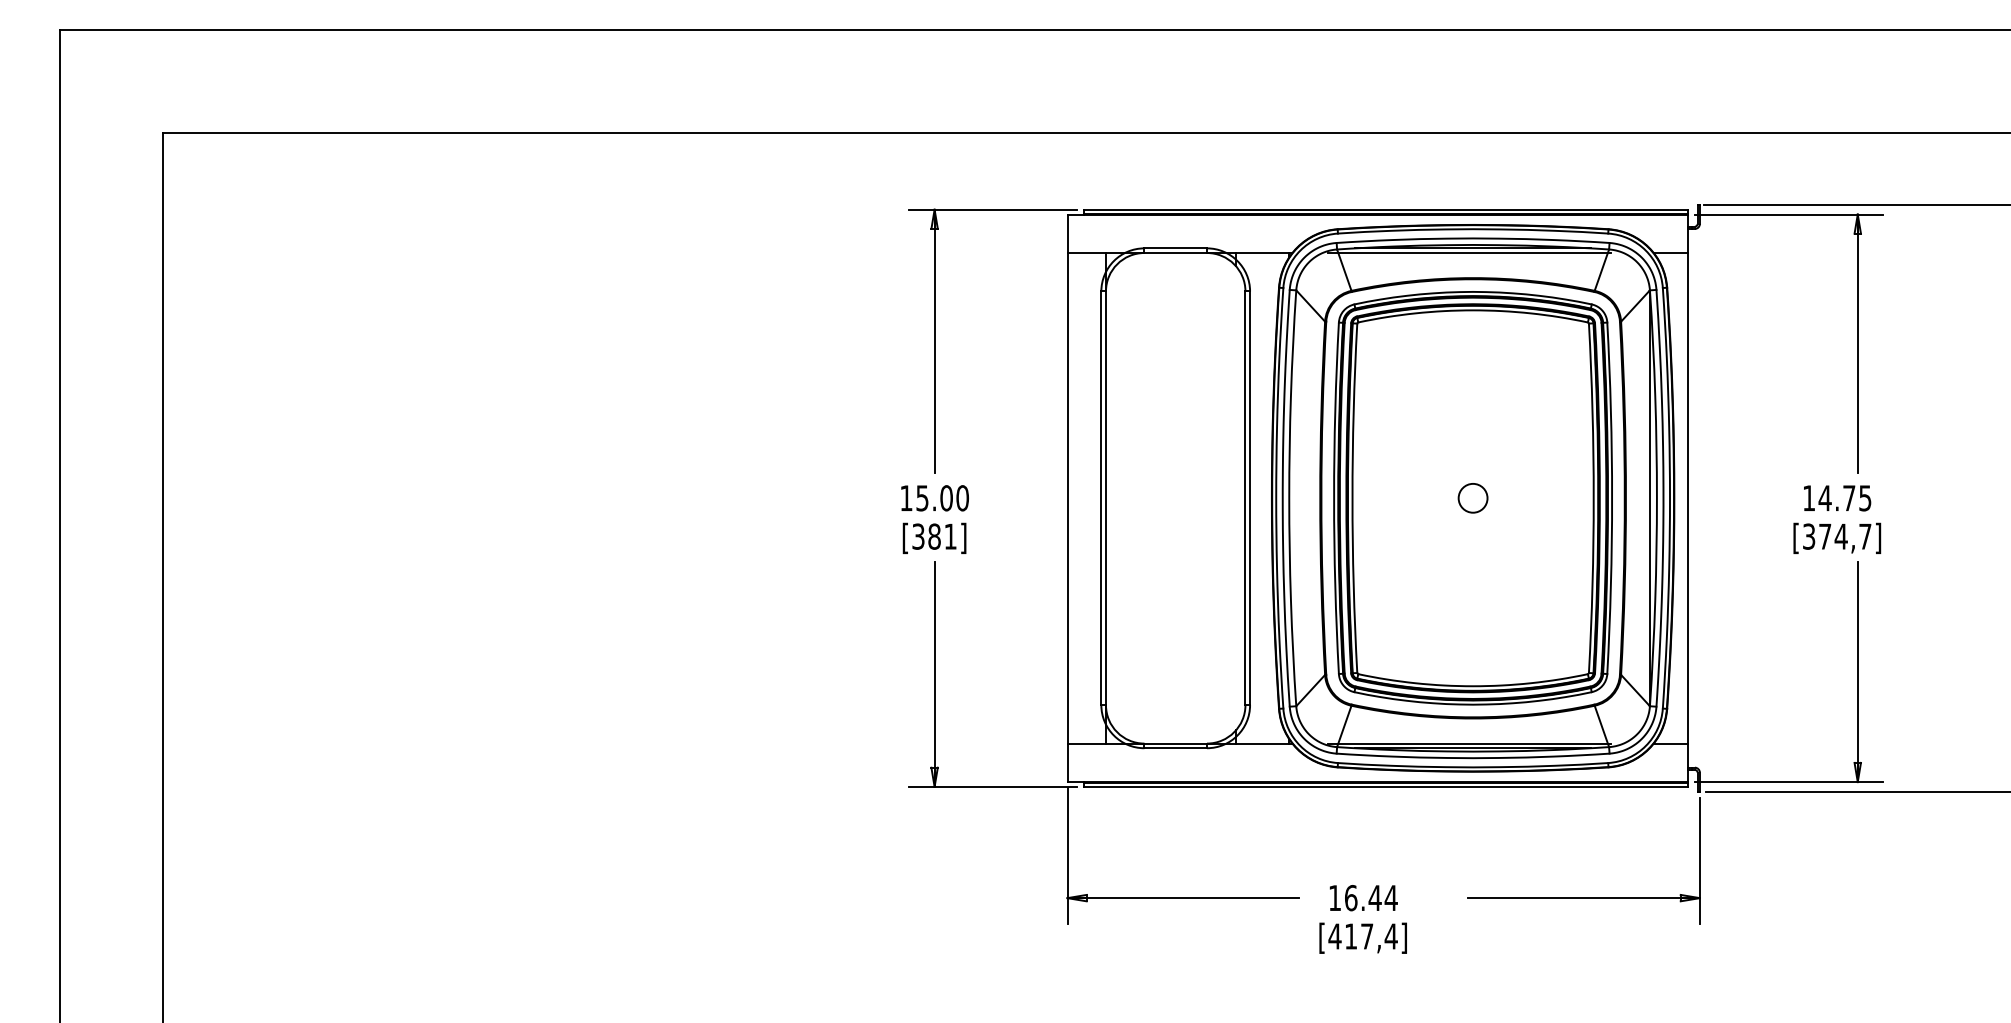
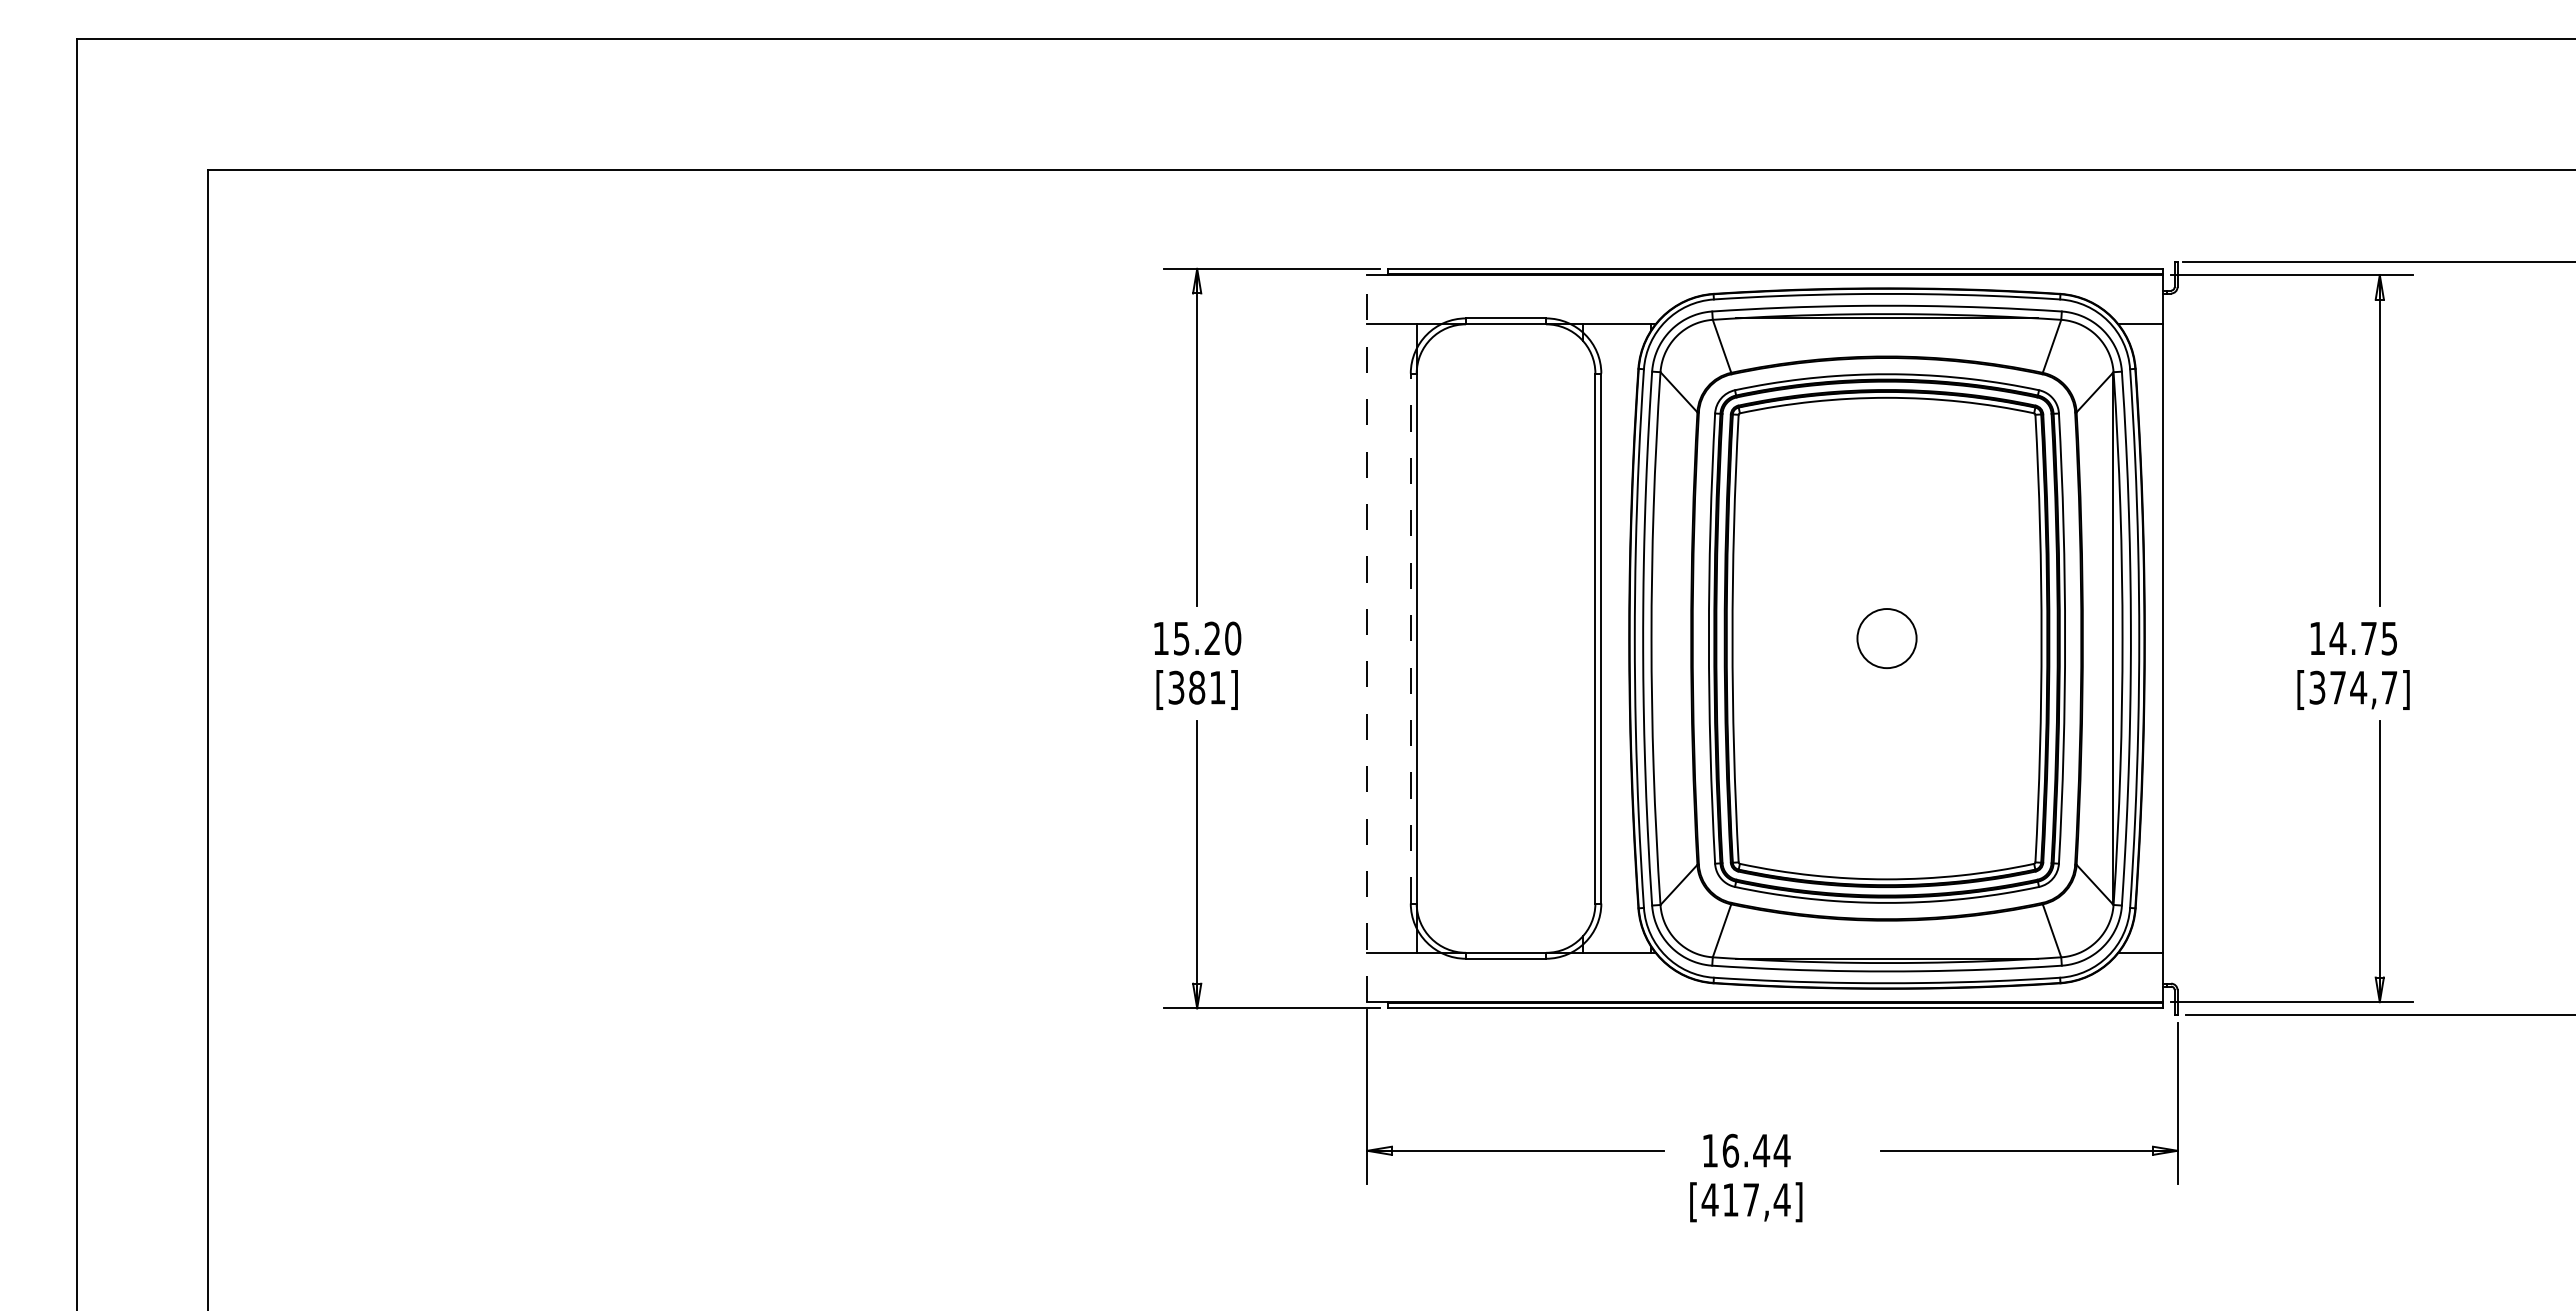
line: (1468, 253) -> (1881, 324), removed
text: (946, 498) -> (1212, 638), 15.00 -> 15.20
line: (1067, 498) -> (1367, 638), solid -> dashed
line: (1101, 498) -> (1410, 638), solid -> dashed
circle: (1472, 498) -> (1886, 638), size x1.6
line: (1468, 743) -> (1881, 952), removed

